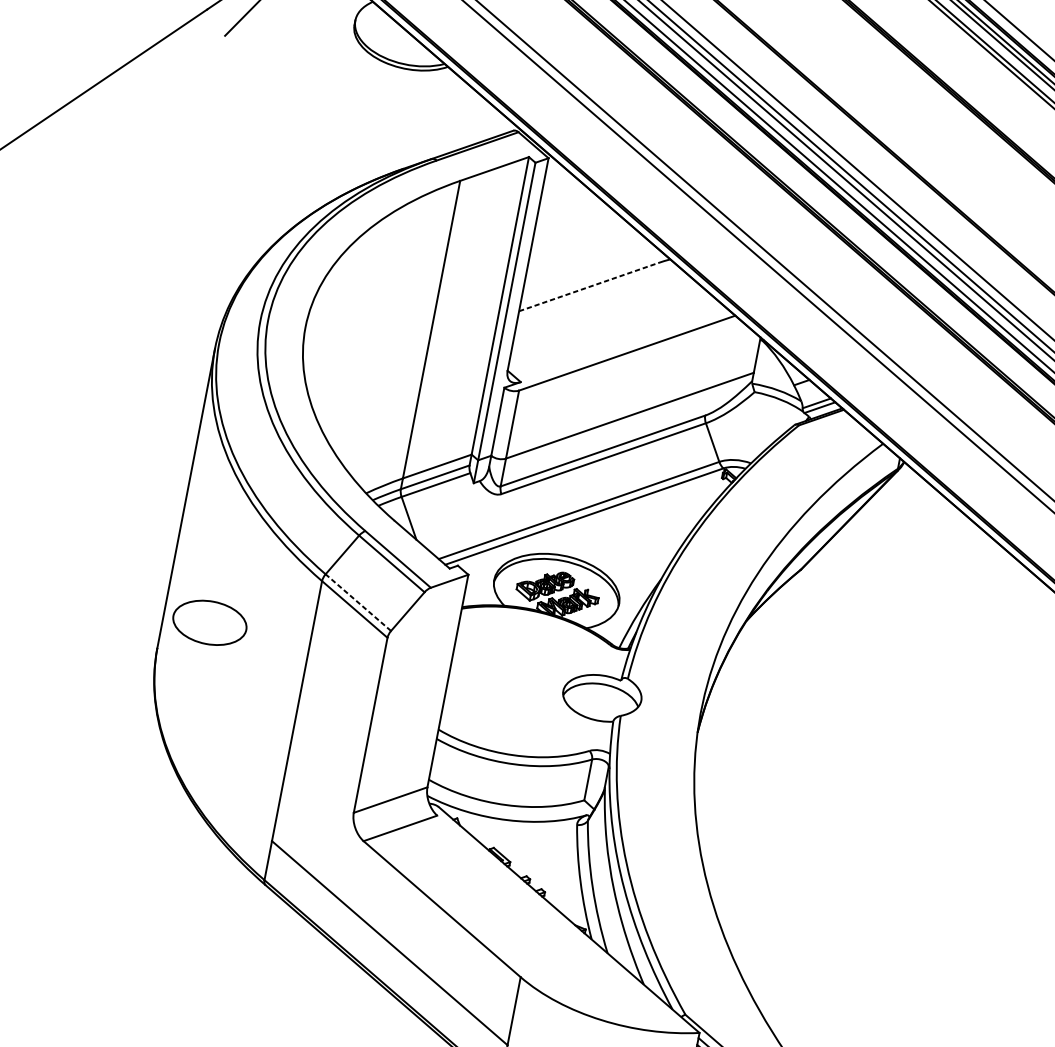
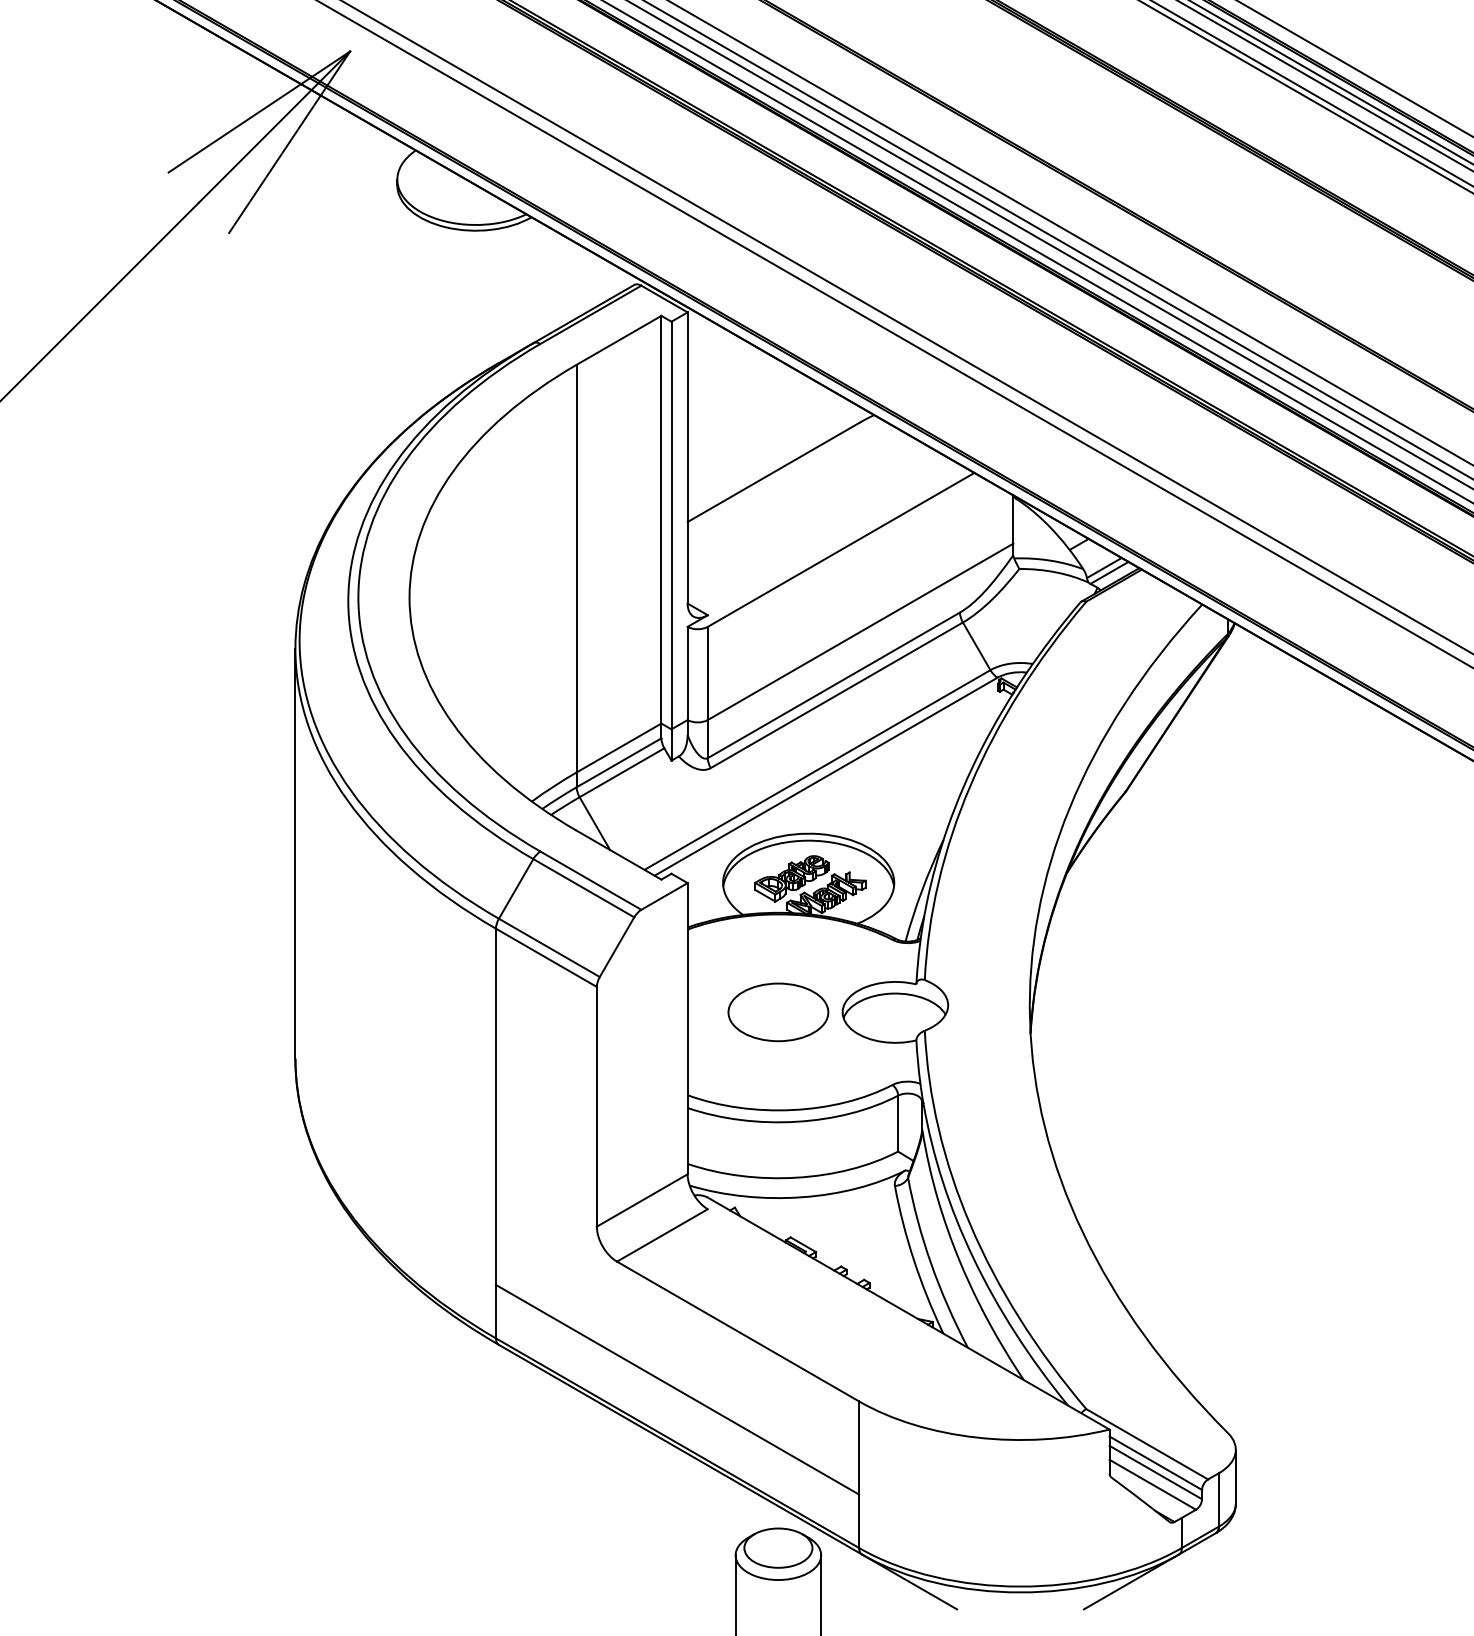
line: (588, 287) -> (773, 472), dashed -> solid
line: (357, 602) -> (548, 947), dashed -> solid
part: (209, 622) -> (778, 1012), moved

